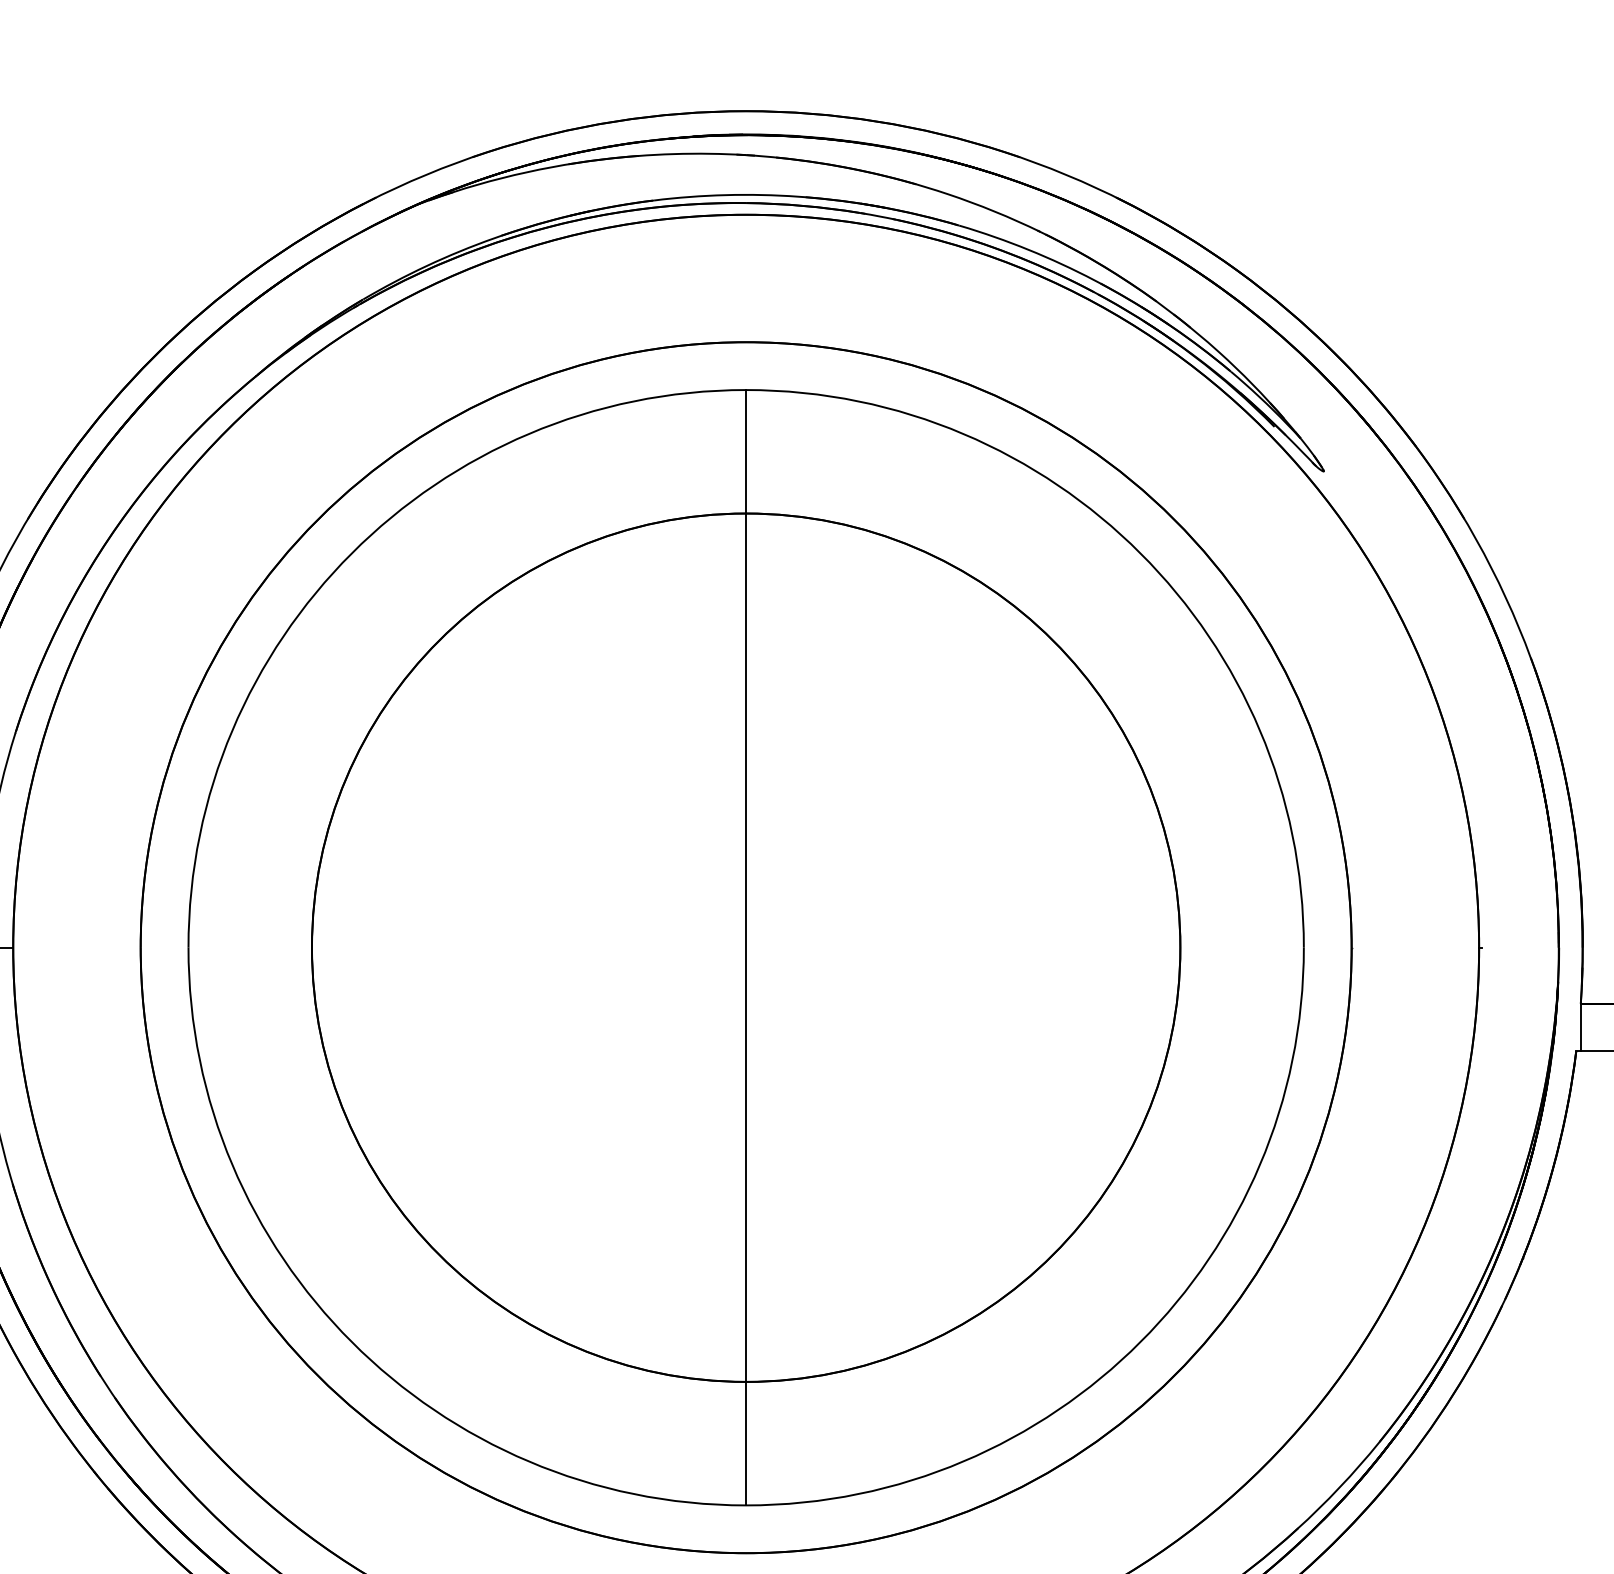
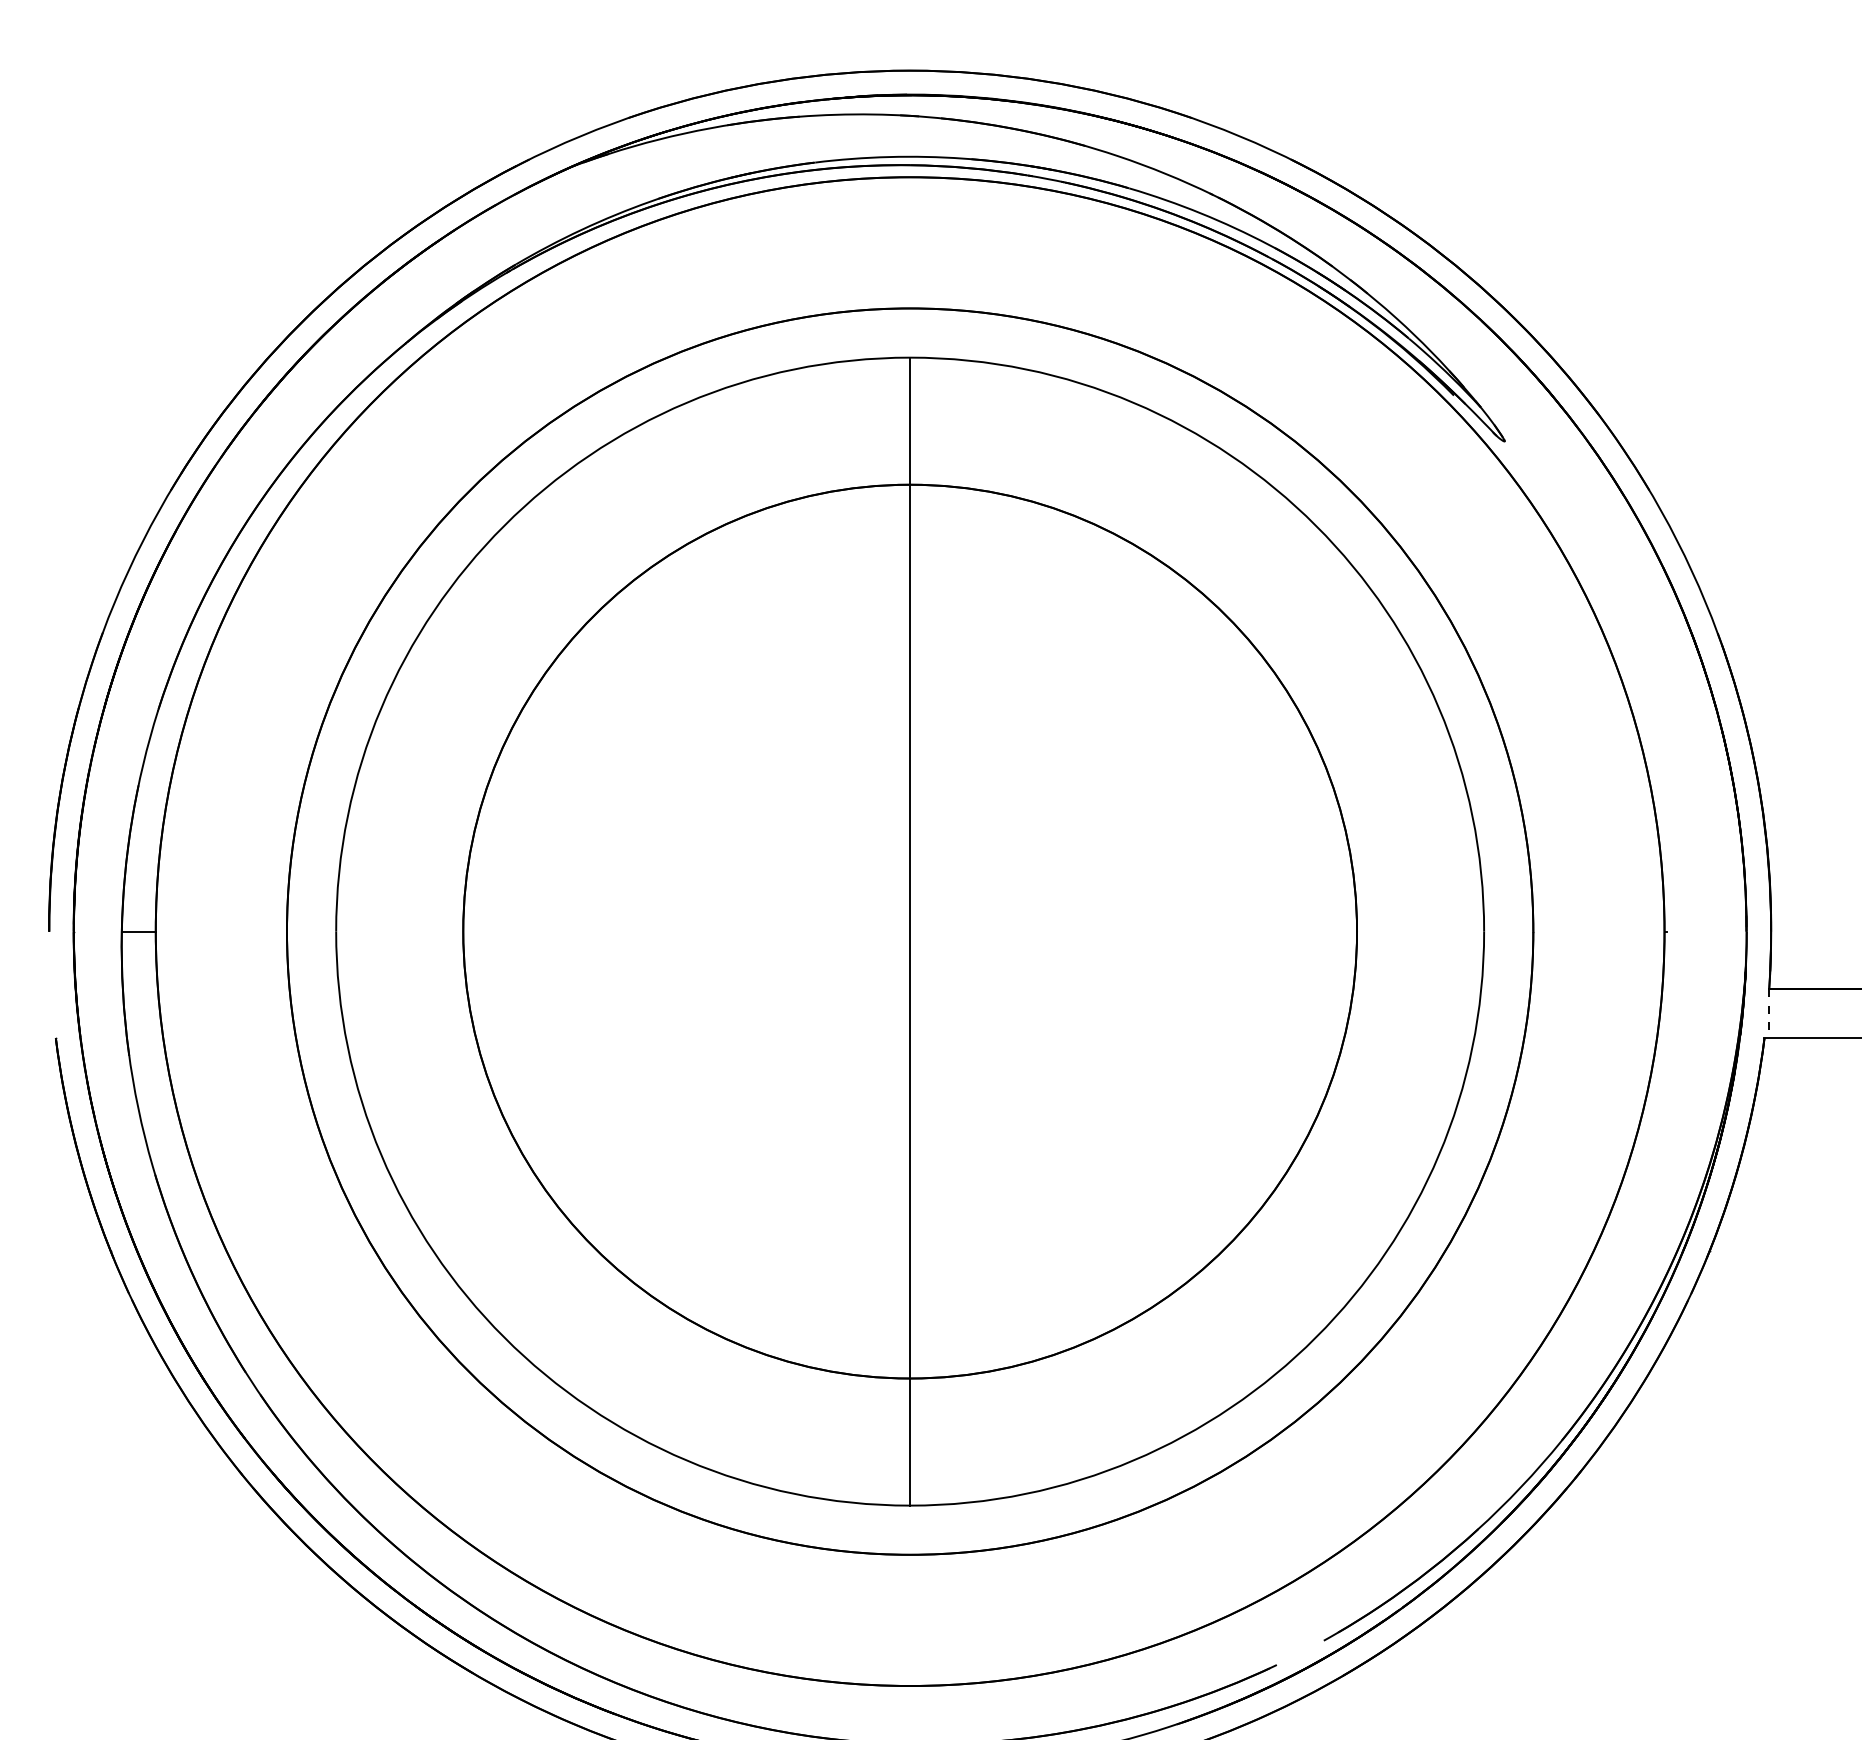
line: (1581, 1028) -> (1769, 1014), solid -> dashed

